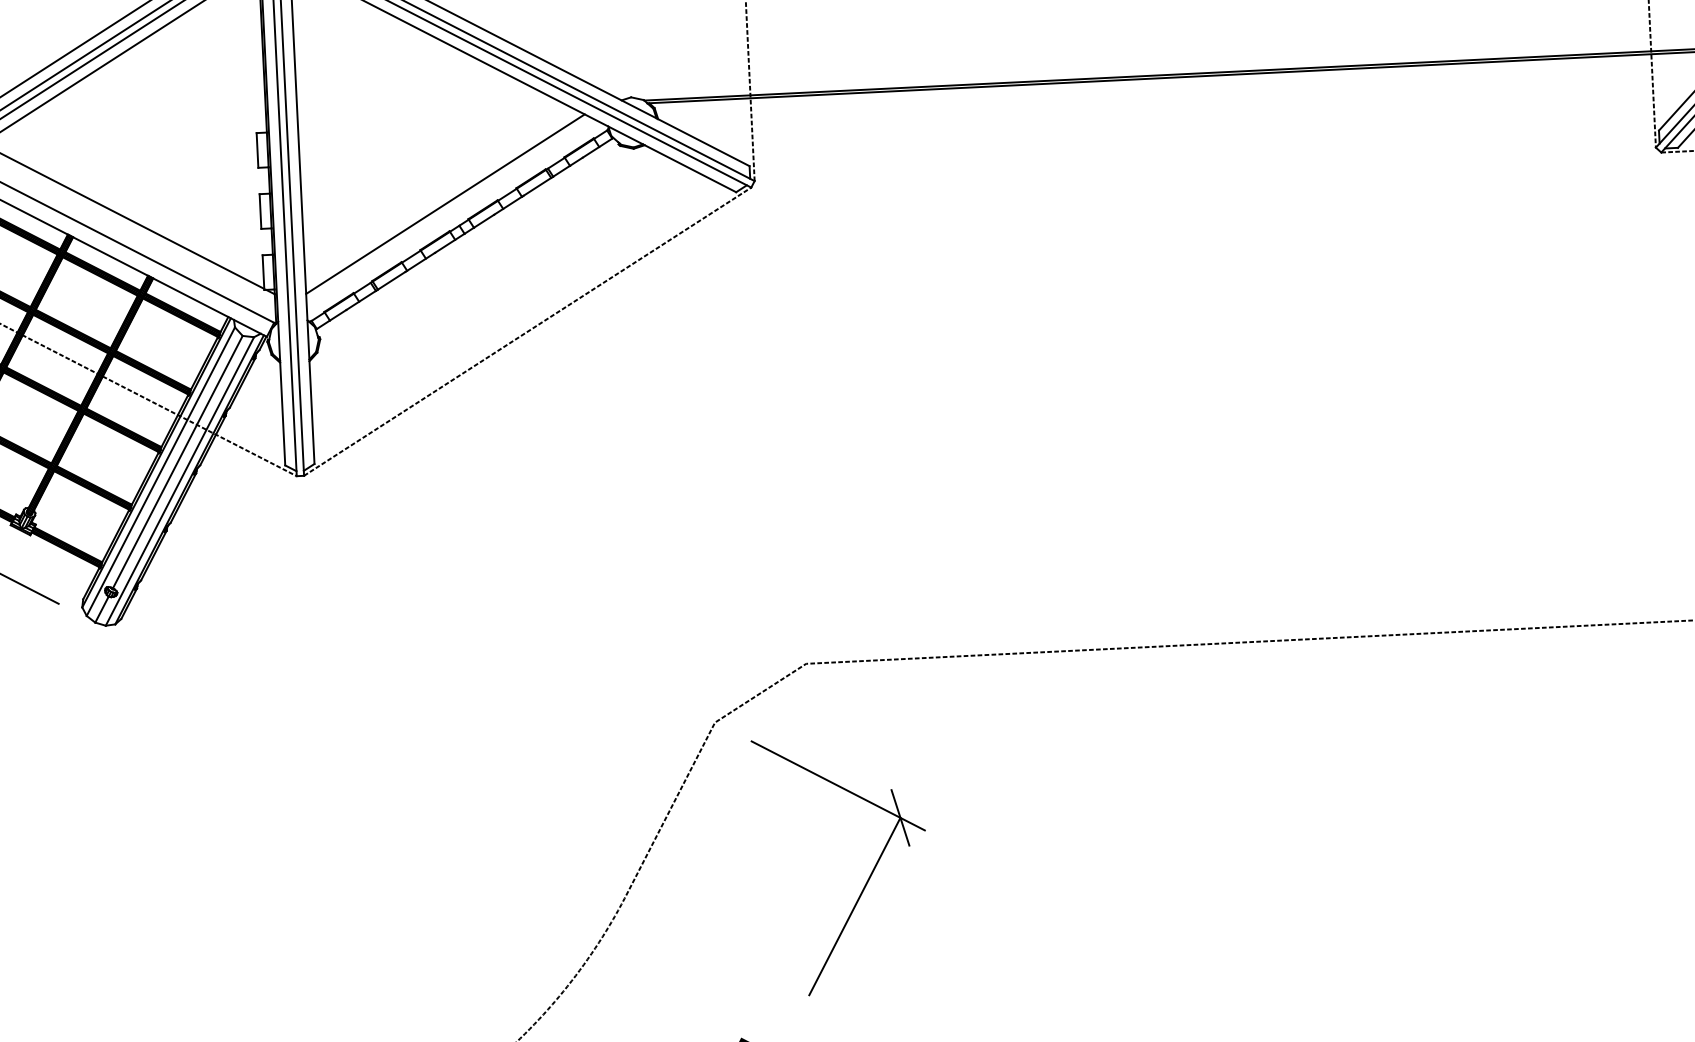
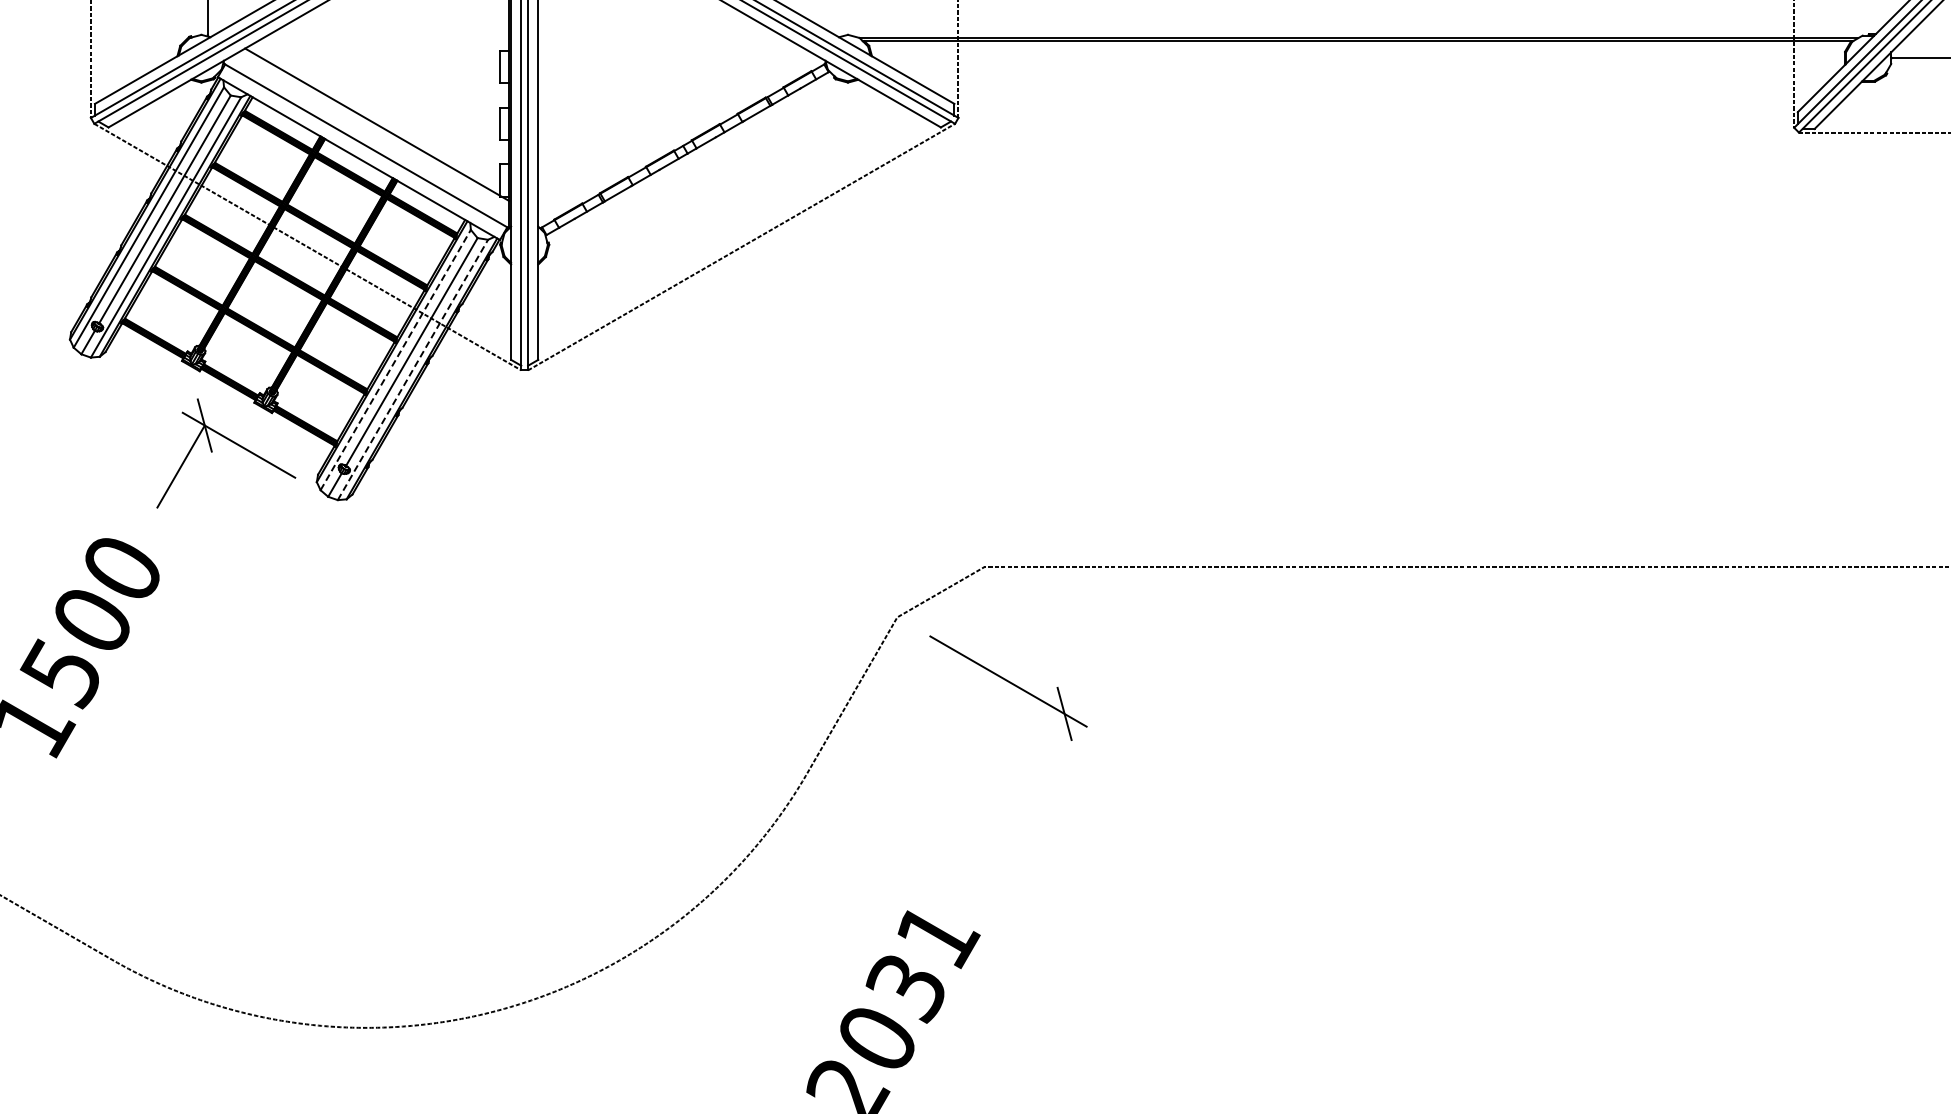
line: (445, 204) -> (671, 125), removed
line: (160, 471) -> (395, 359), solid -> dashed
line: (180, 480) -> (413, 369), solid -> dashed
line: (854, 906) -> (1018, 793), removed

